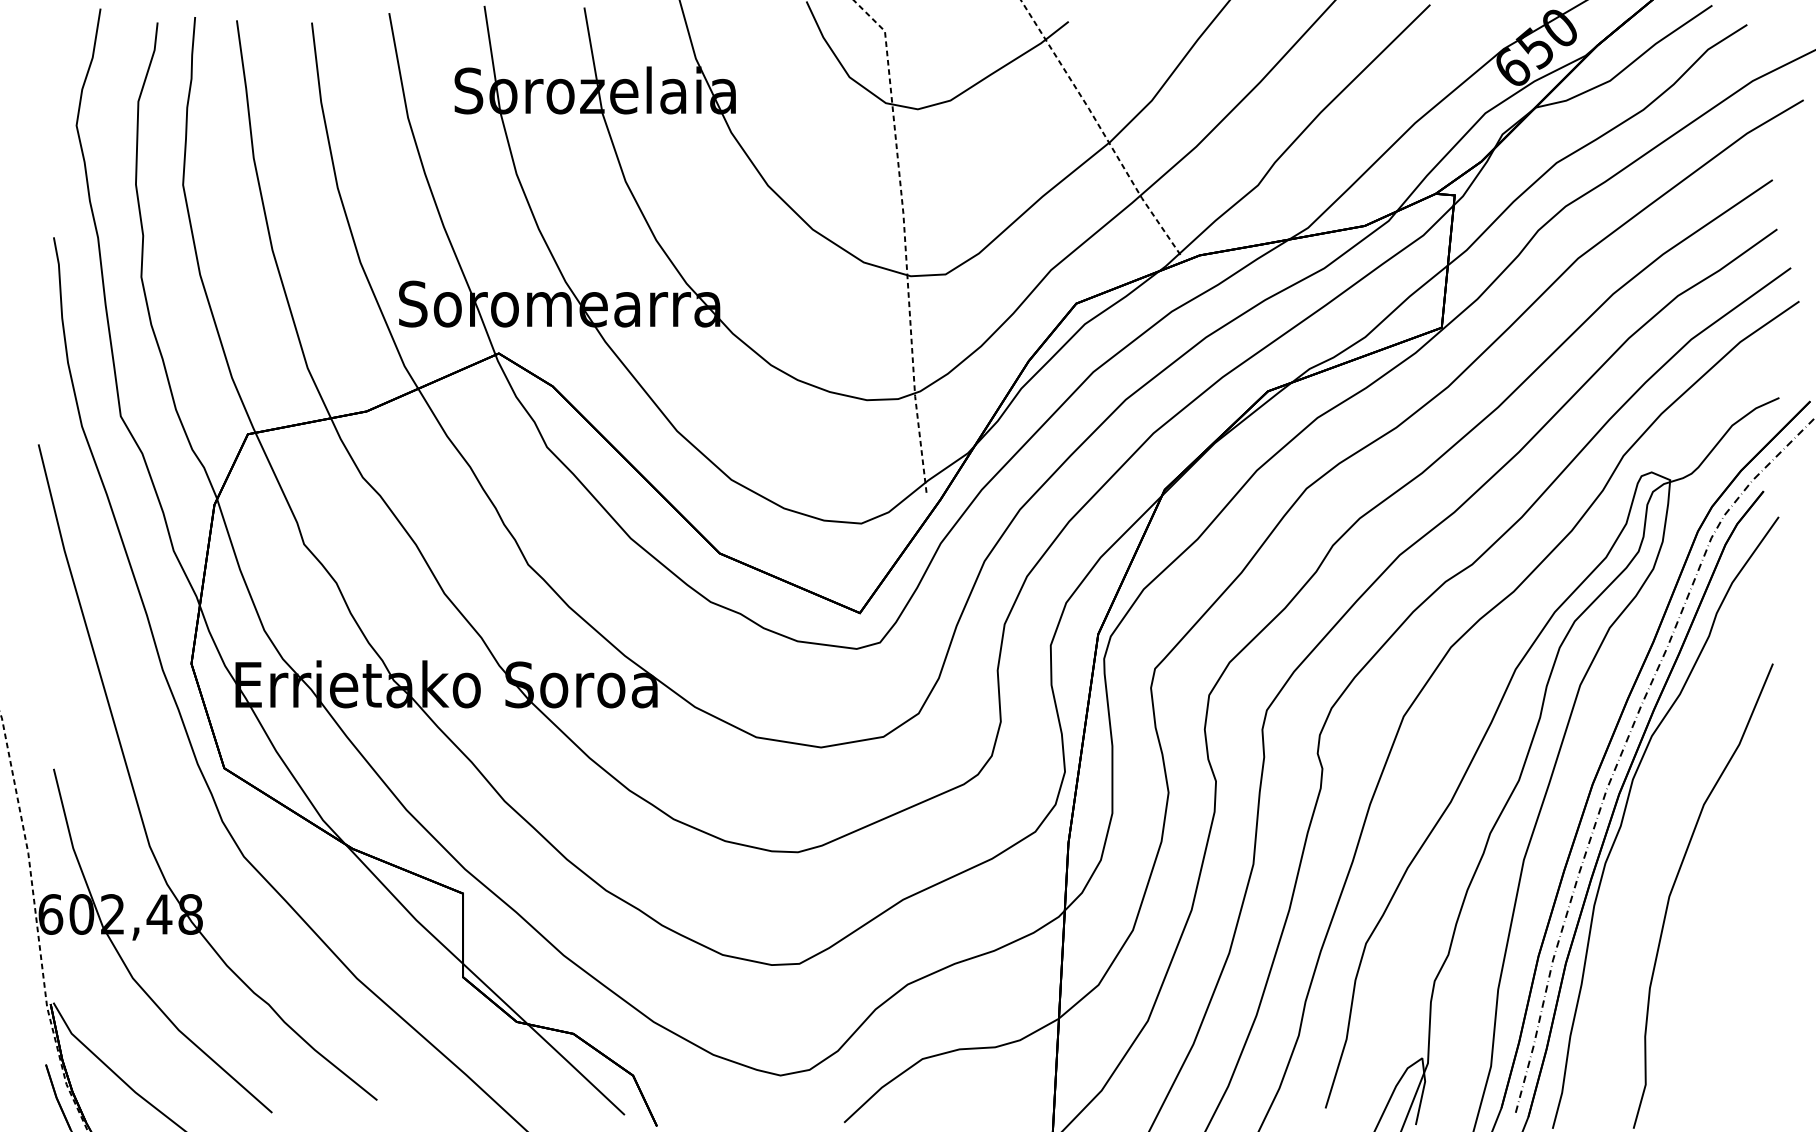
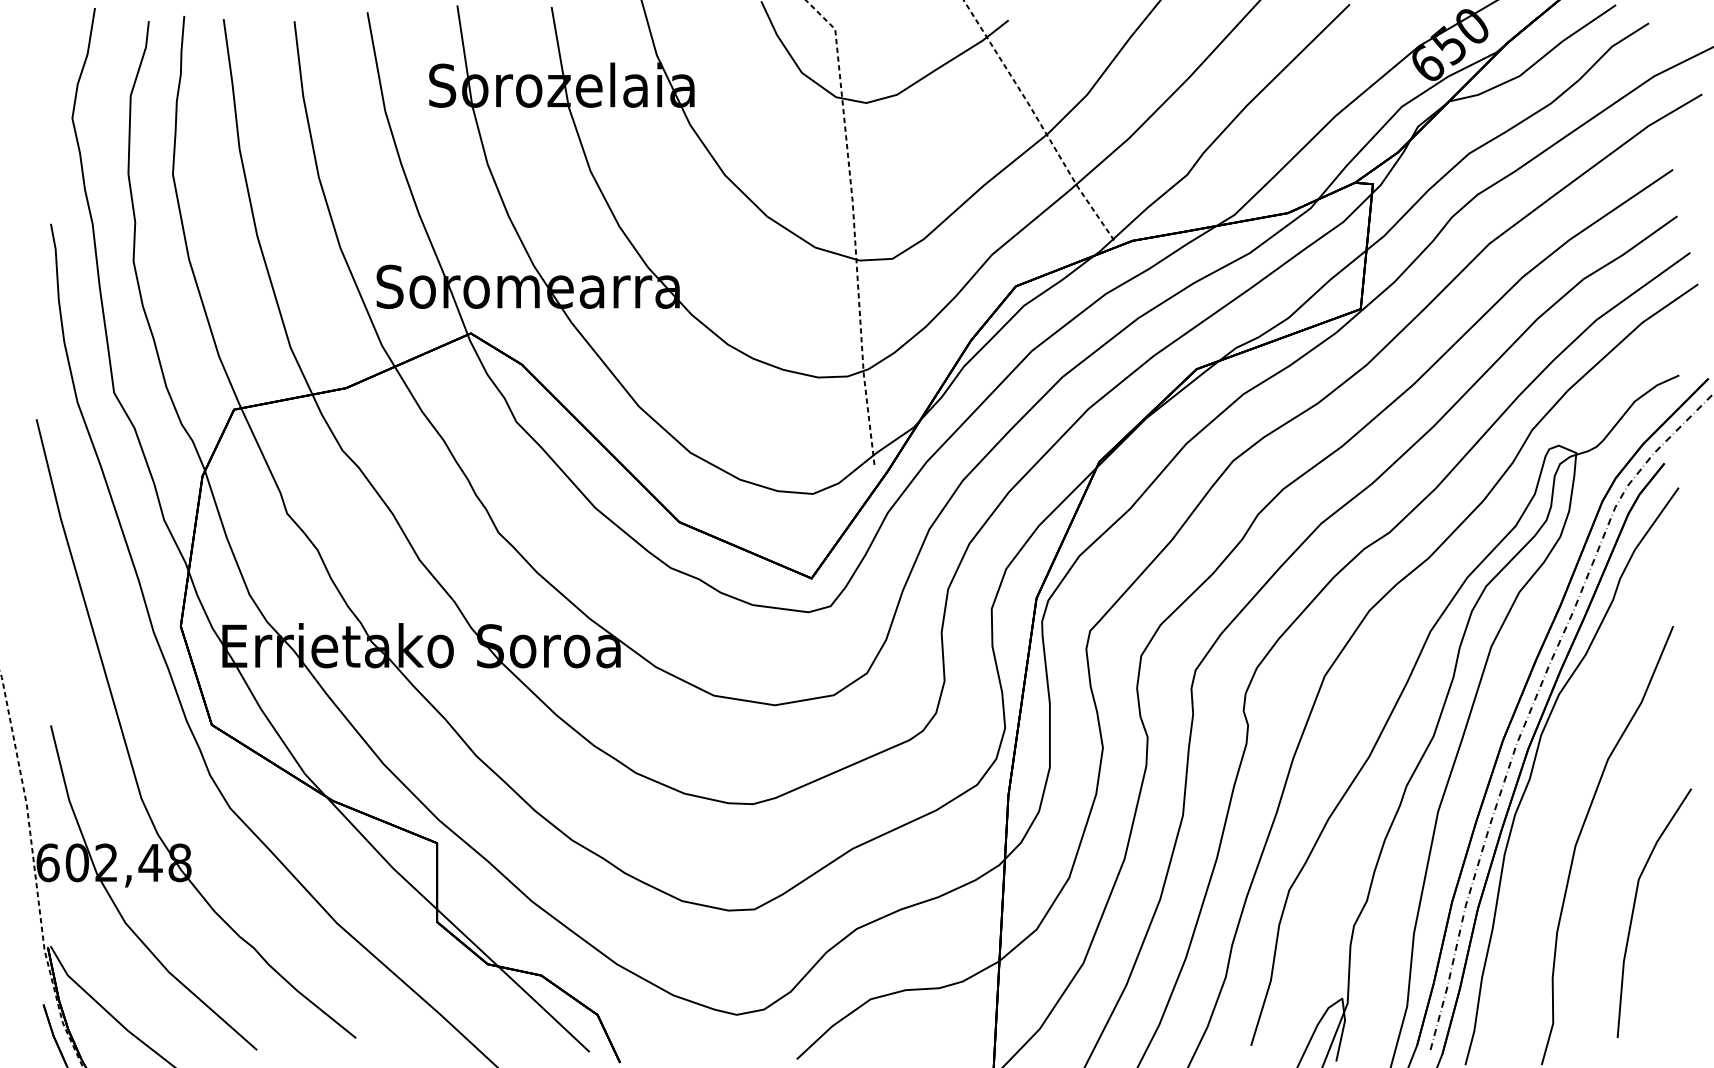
line: (1731, 966) -> (1634, 911), added

